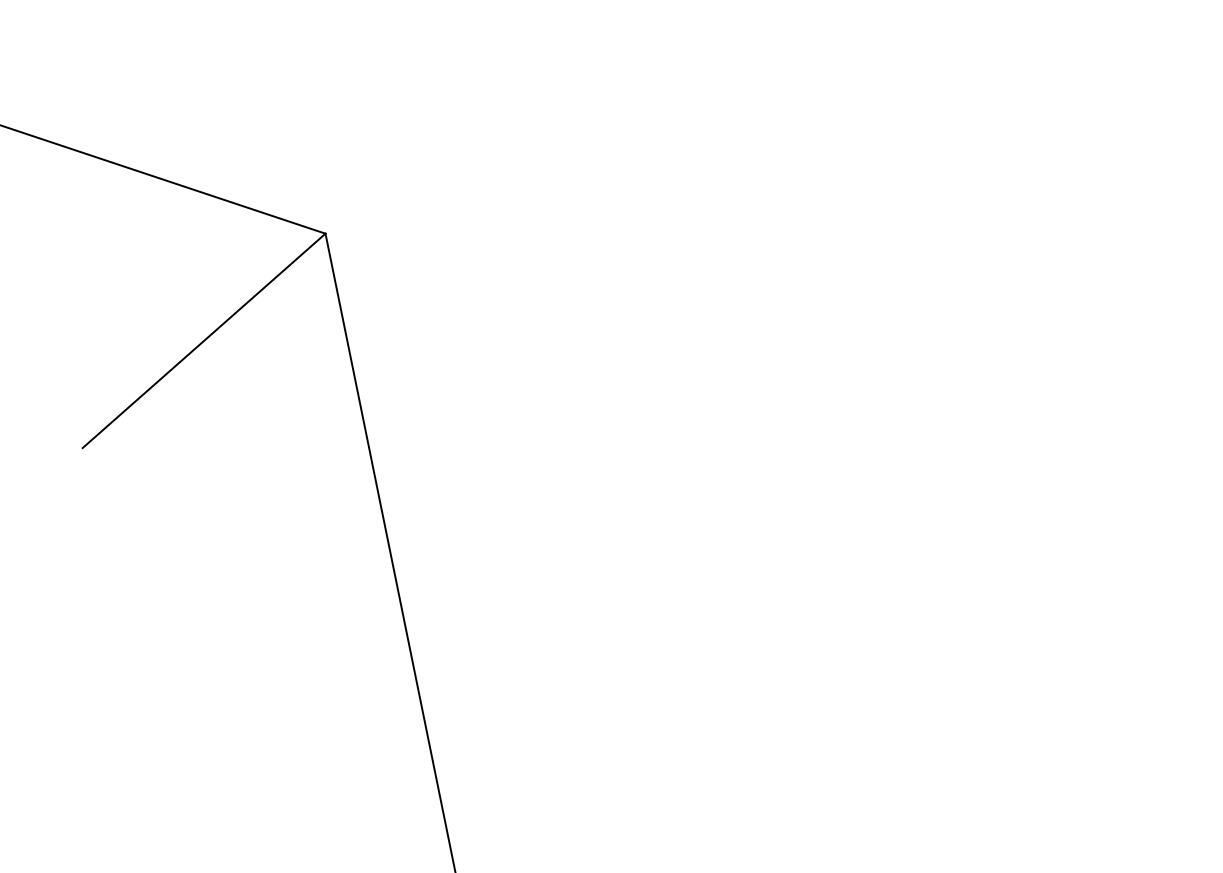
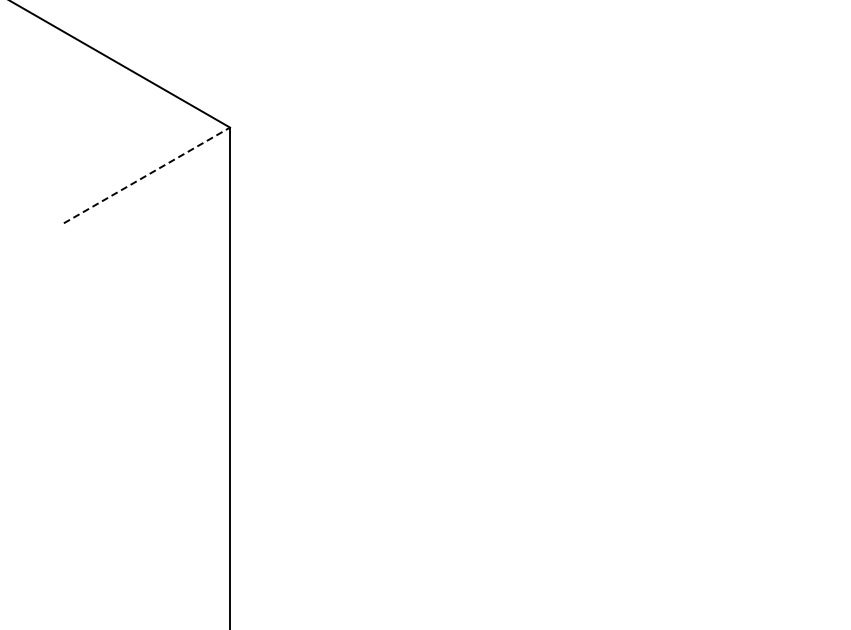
line: (203, 341) -> (146, 175), solid -> dashed

